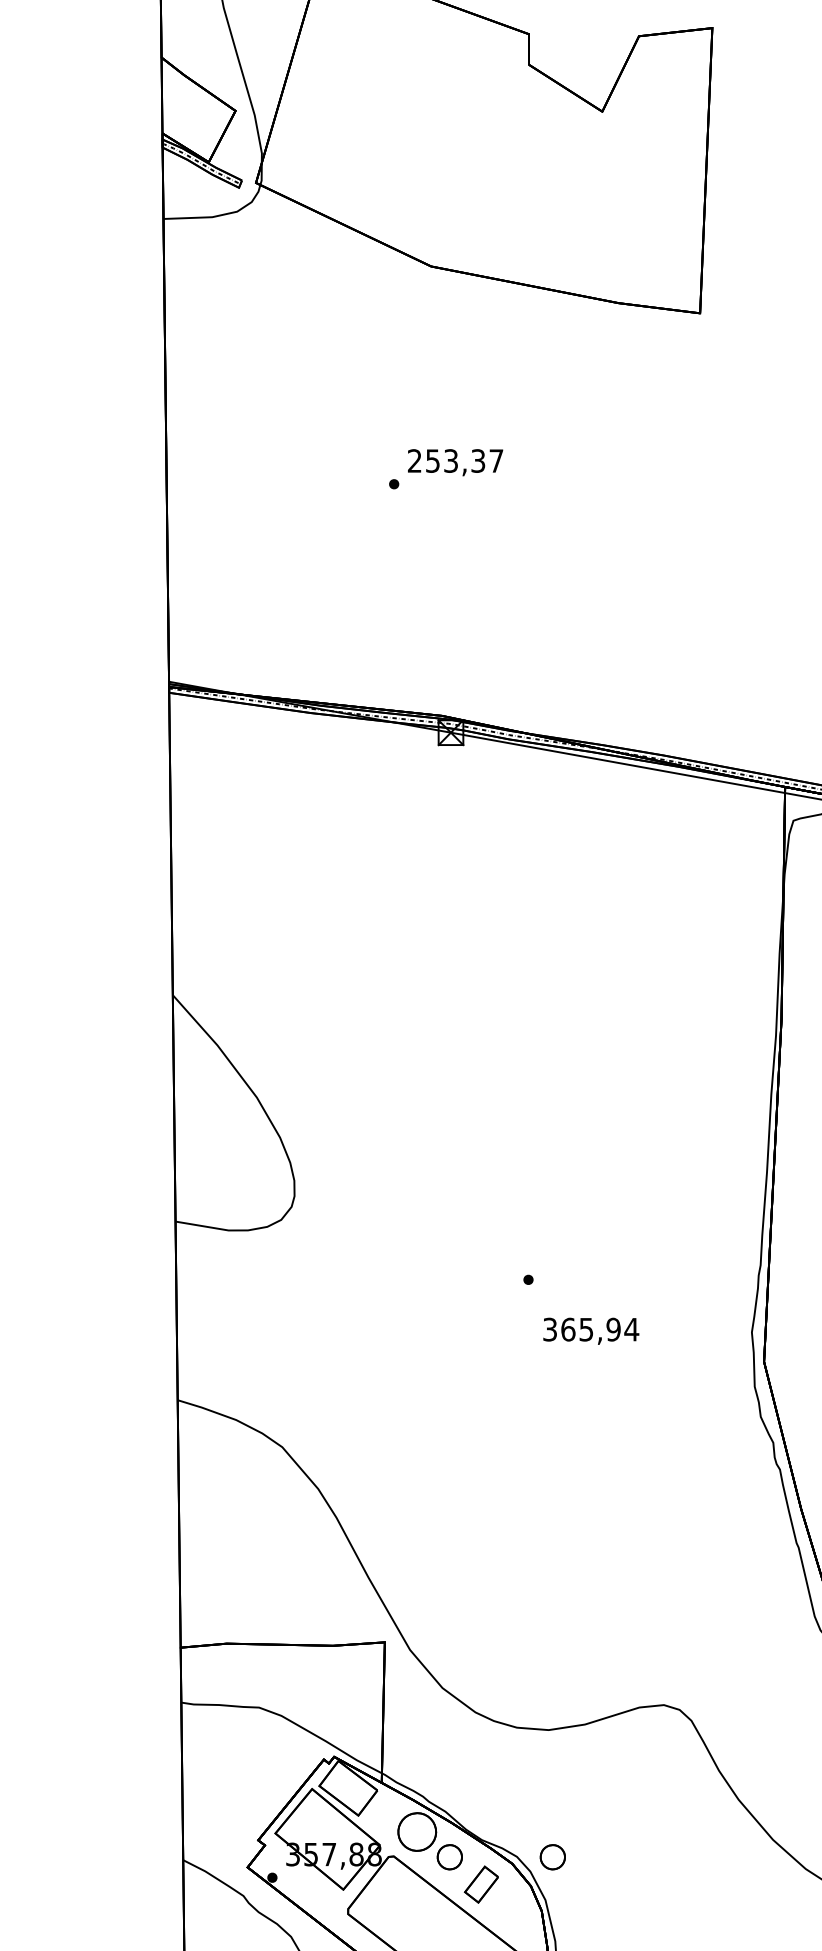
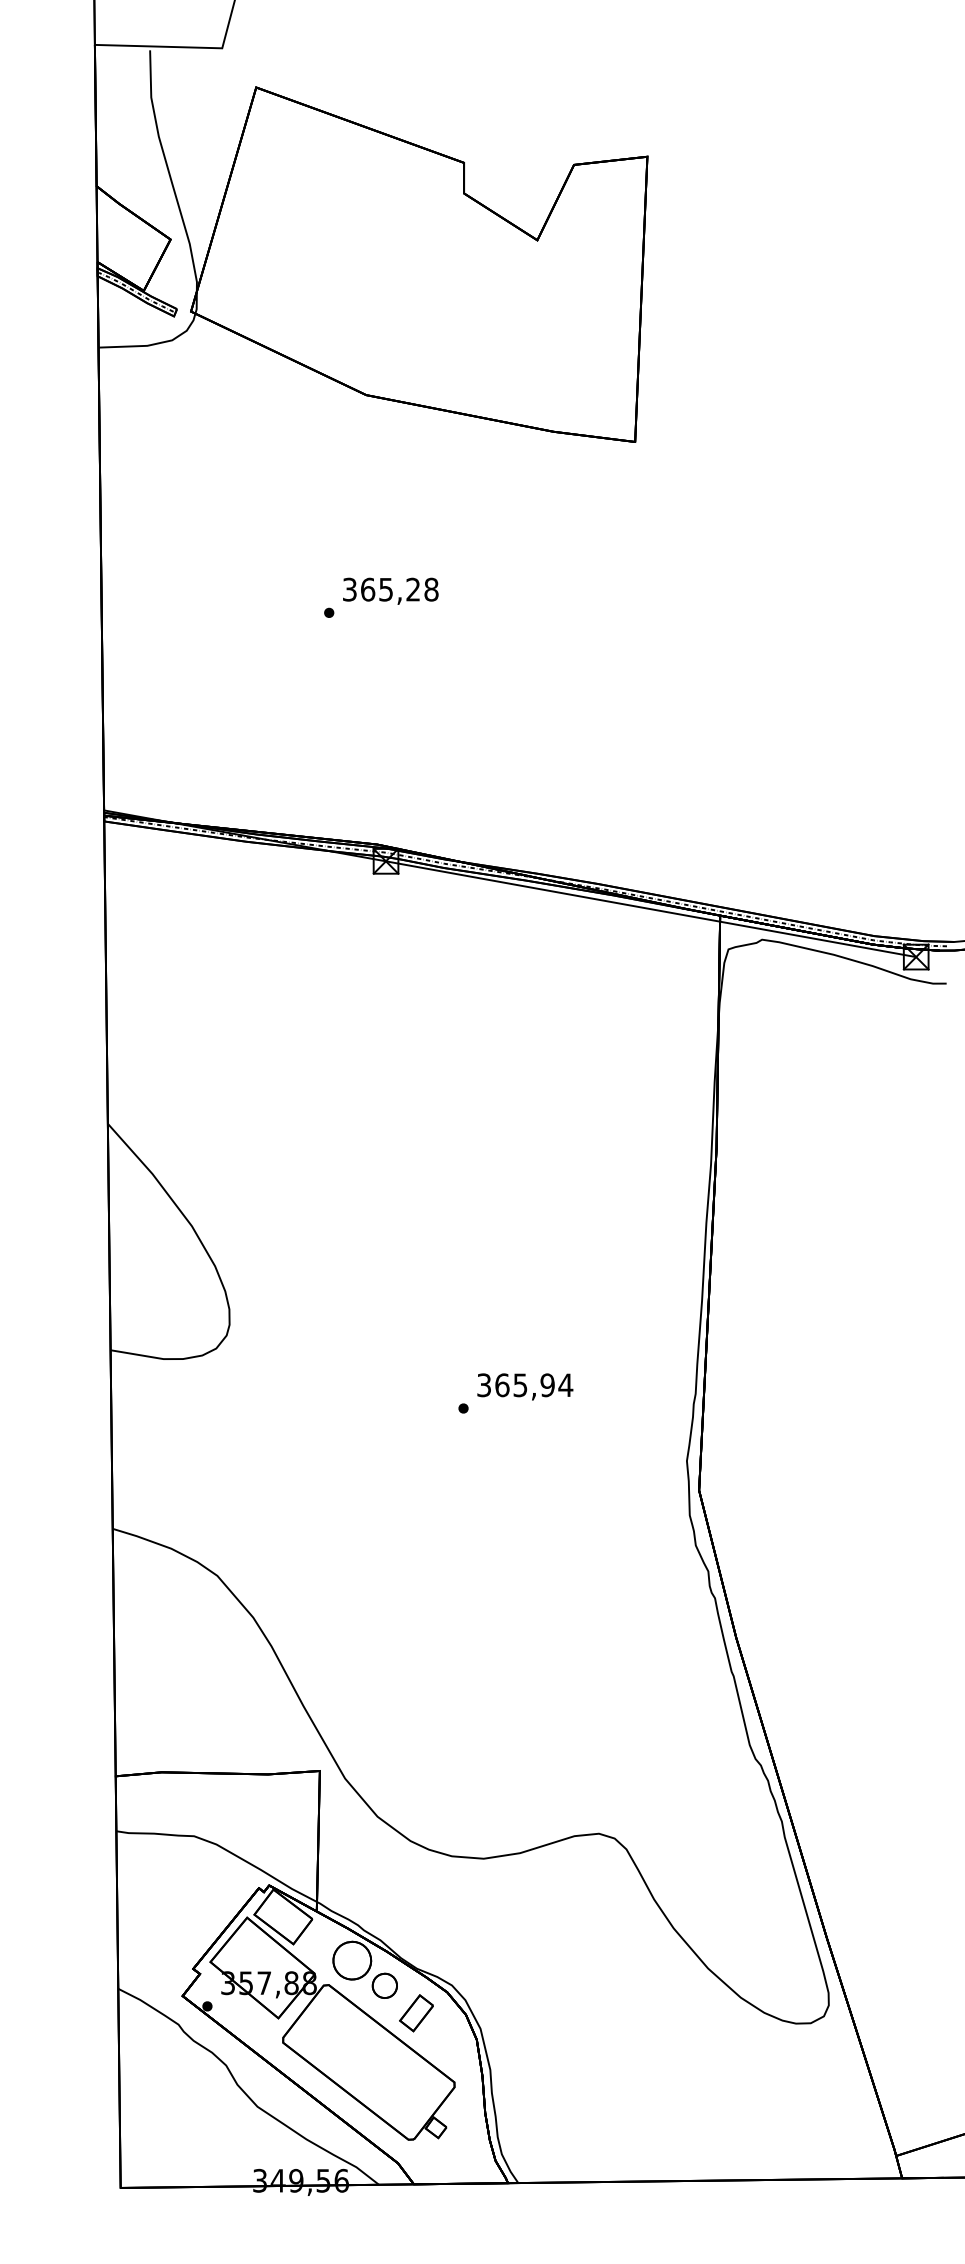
text: (455, 460) -> (390, 589), 253,37 -> 365,28
text: (591, 1330) -> (525, 1386), moved
part: (552, 1856) -> (487, 1985), removed

